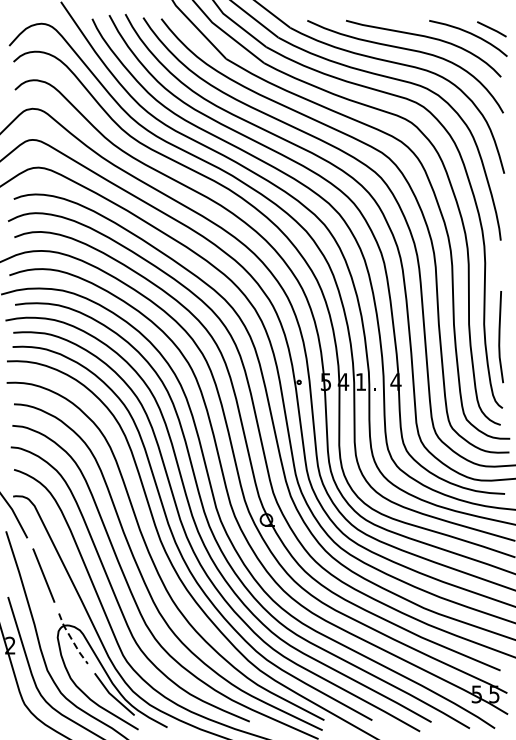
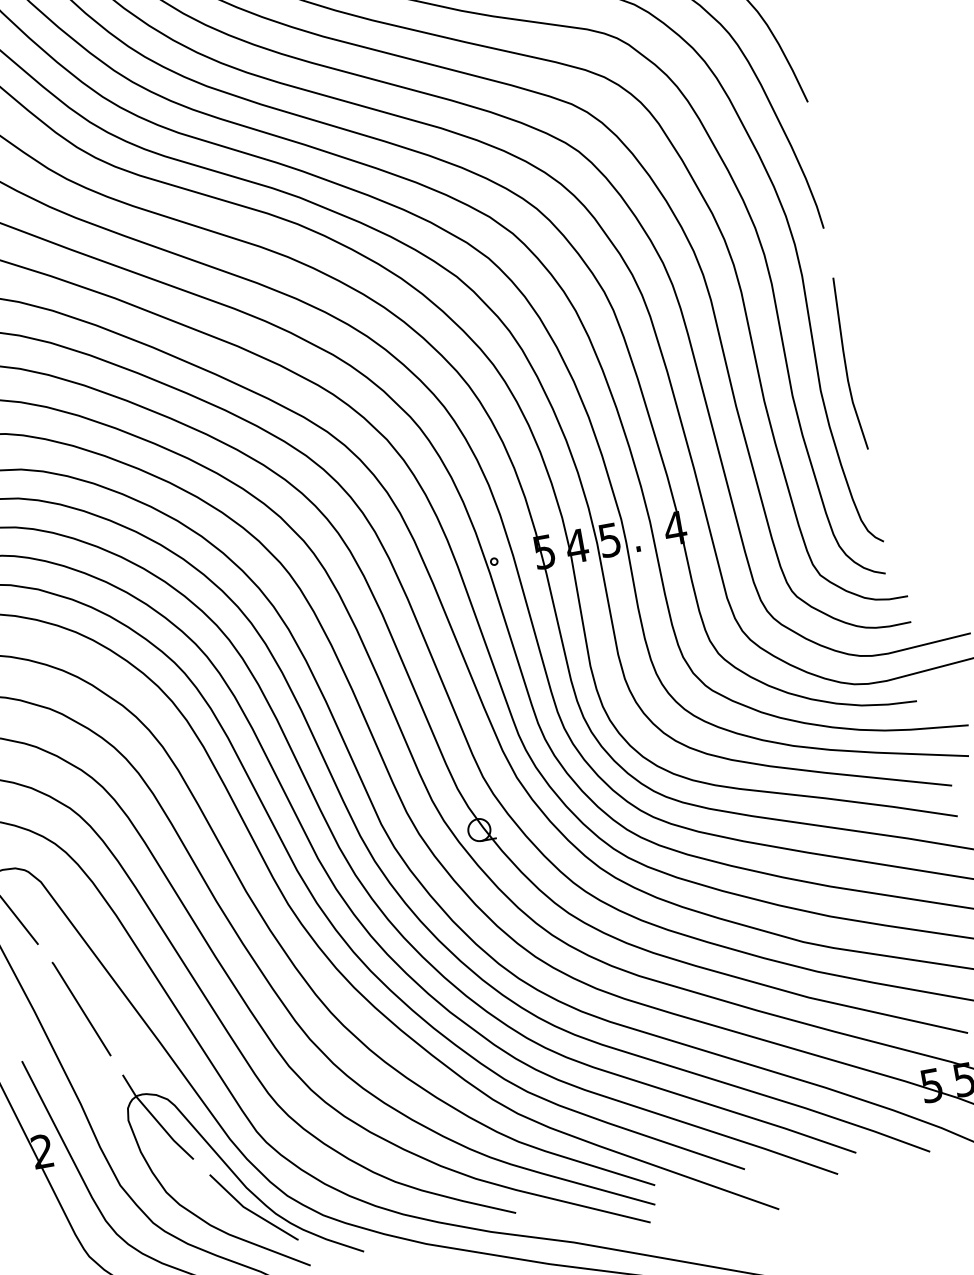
line: (500, 337) -> (847, 365), moved
text: (360, 382) -> (609, 541), 1 -> 5
line: (71, 639) -> (154, 1119), dashed -> solid

